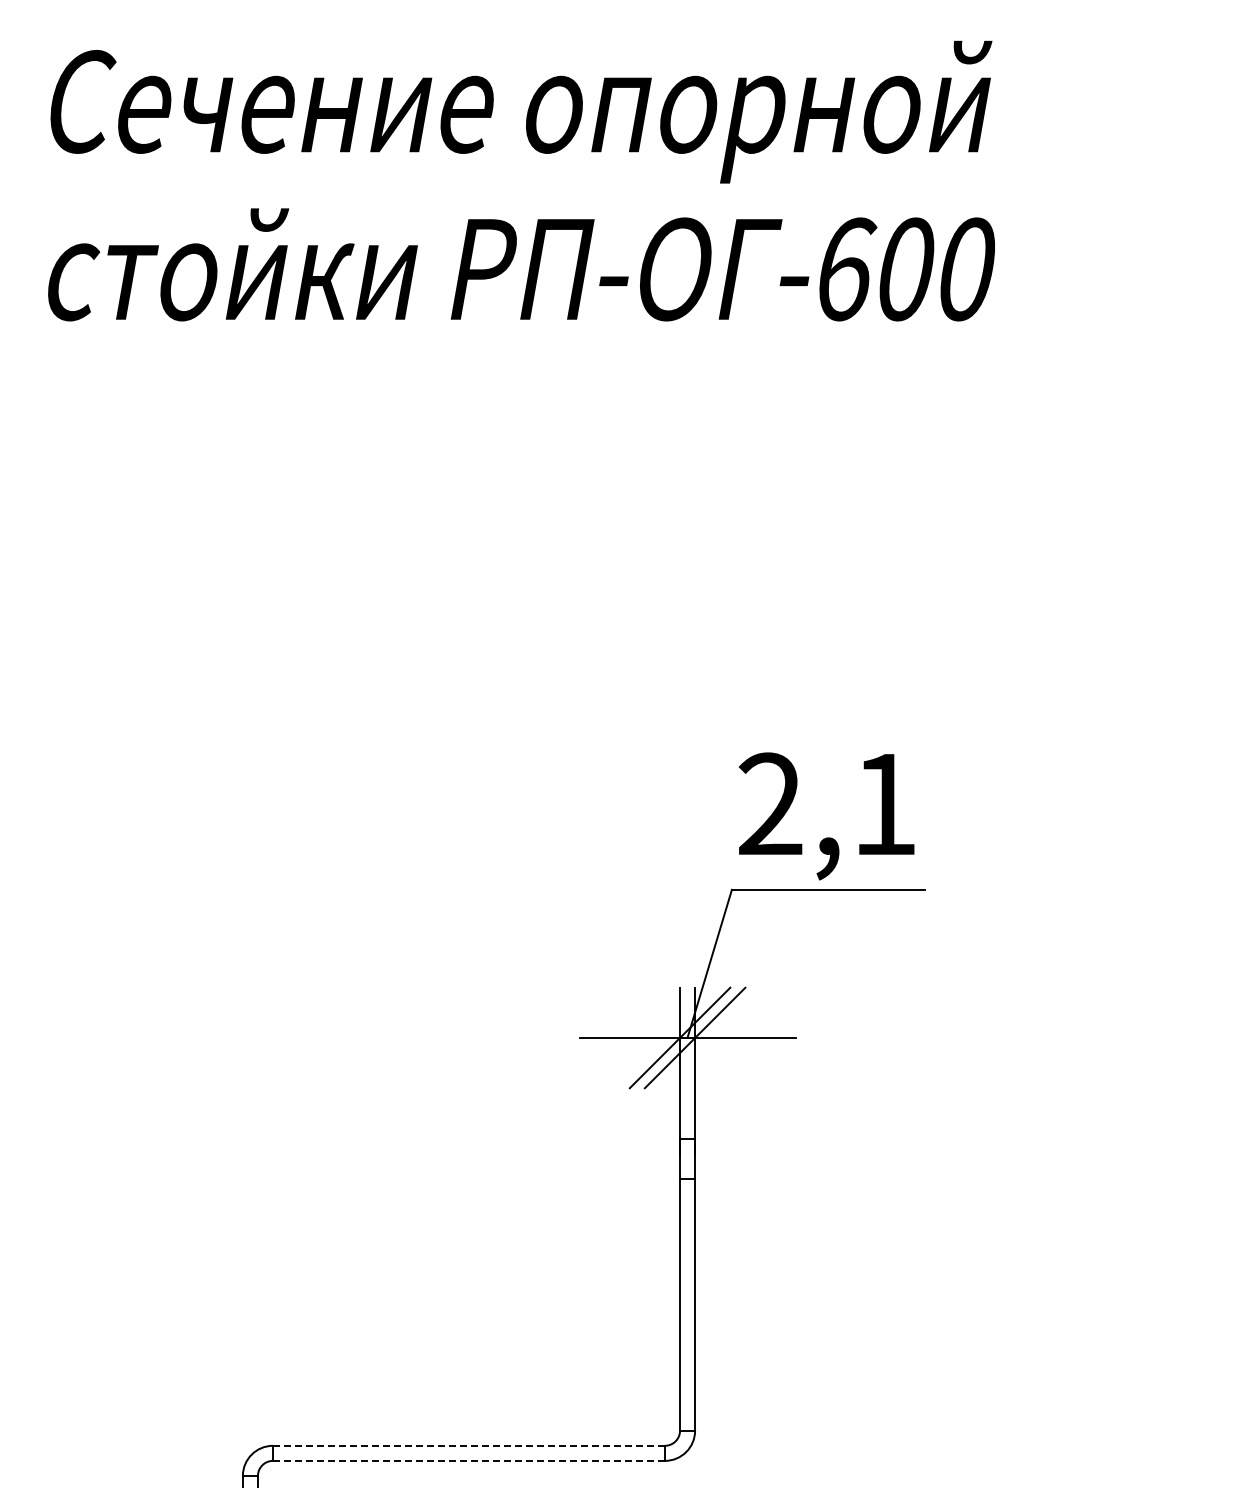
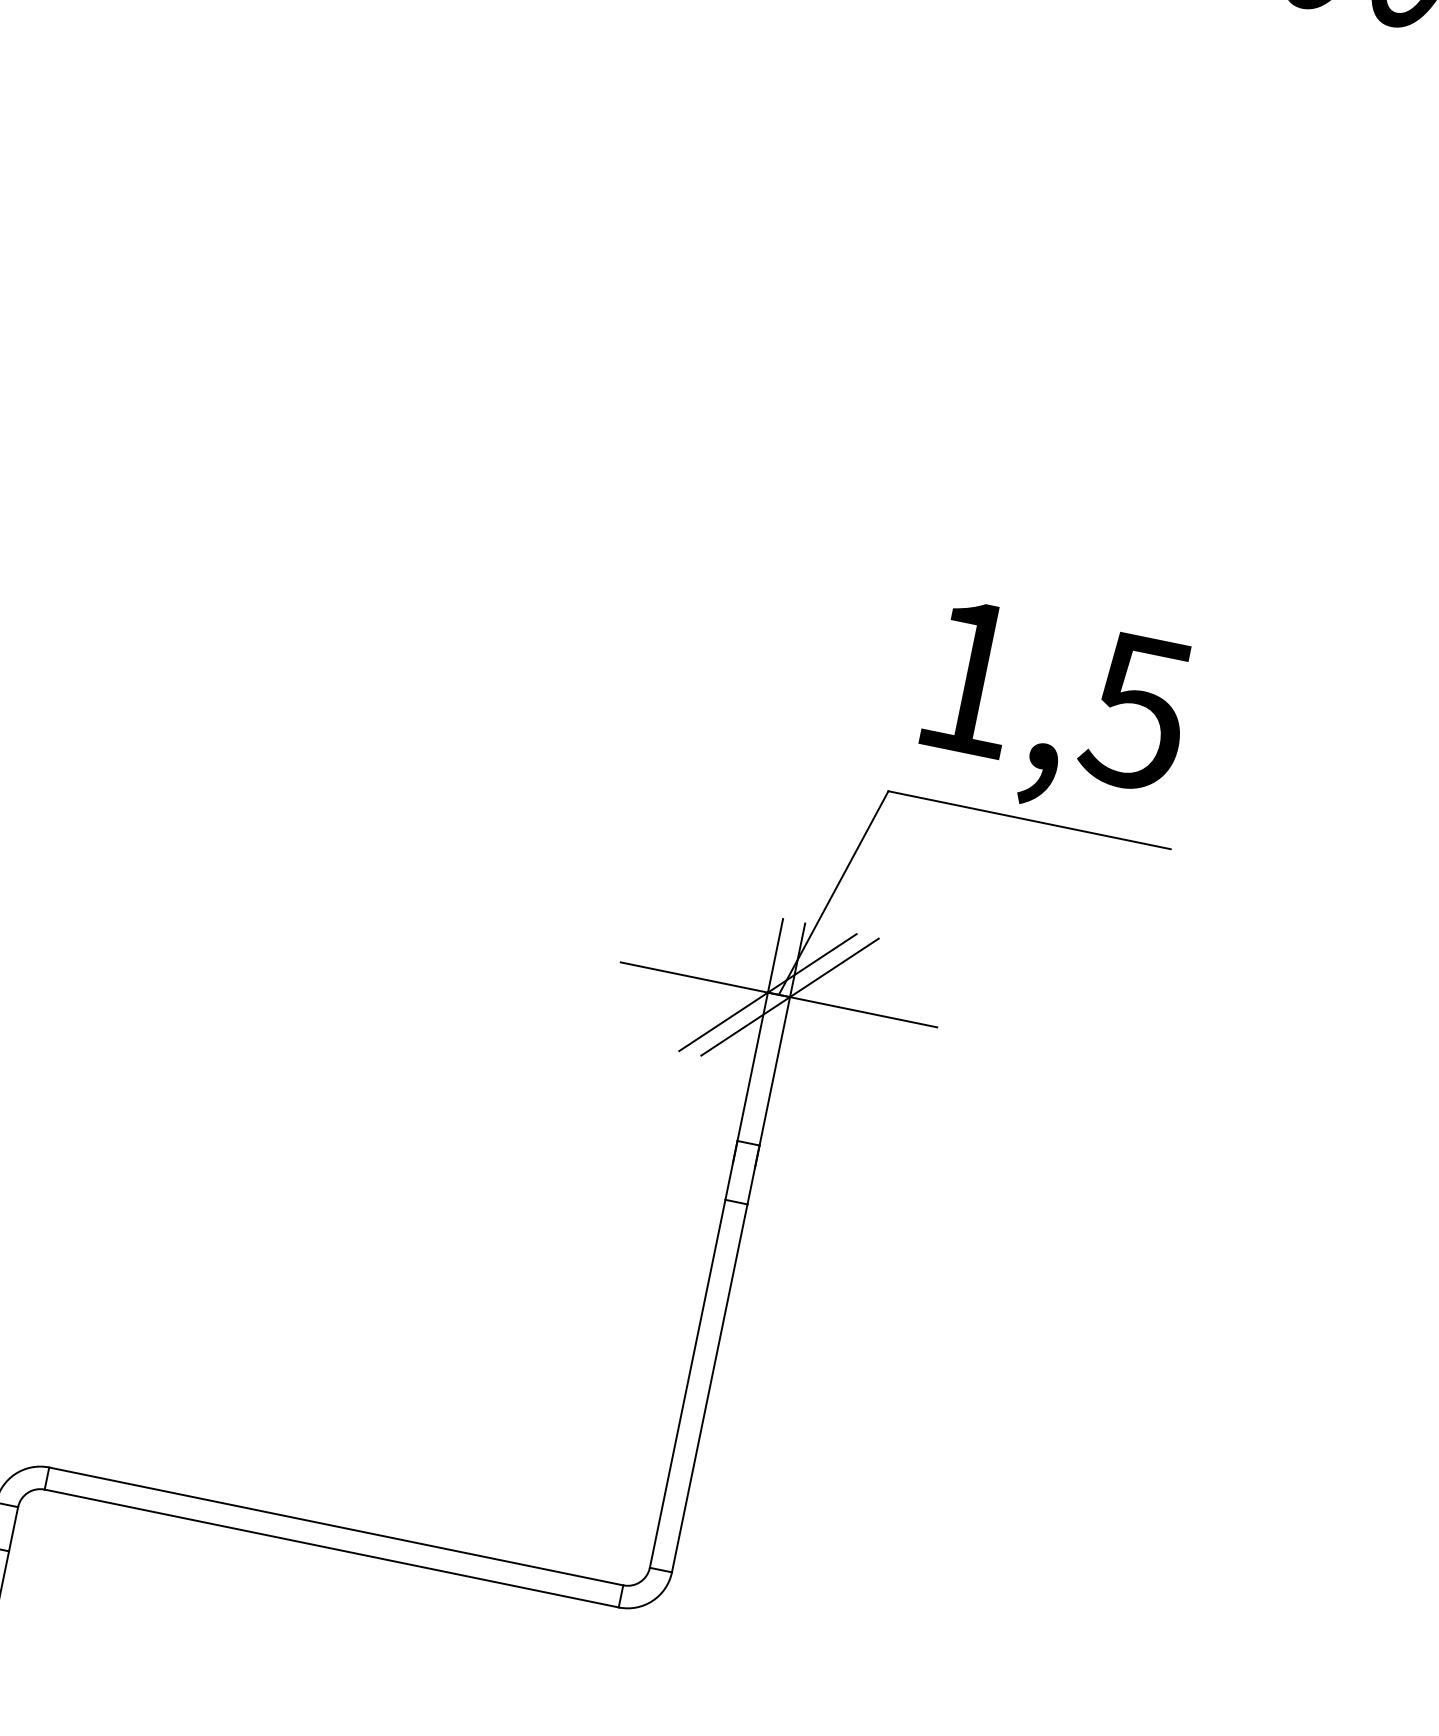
text: (826, 804) -> (1052, 694), 2,1 -> 1,5
line: (469, 1445) -> (337, 1526), dashed -> solid
line: (469, 1460) -> (332, 1548), dashed -> solid

